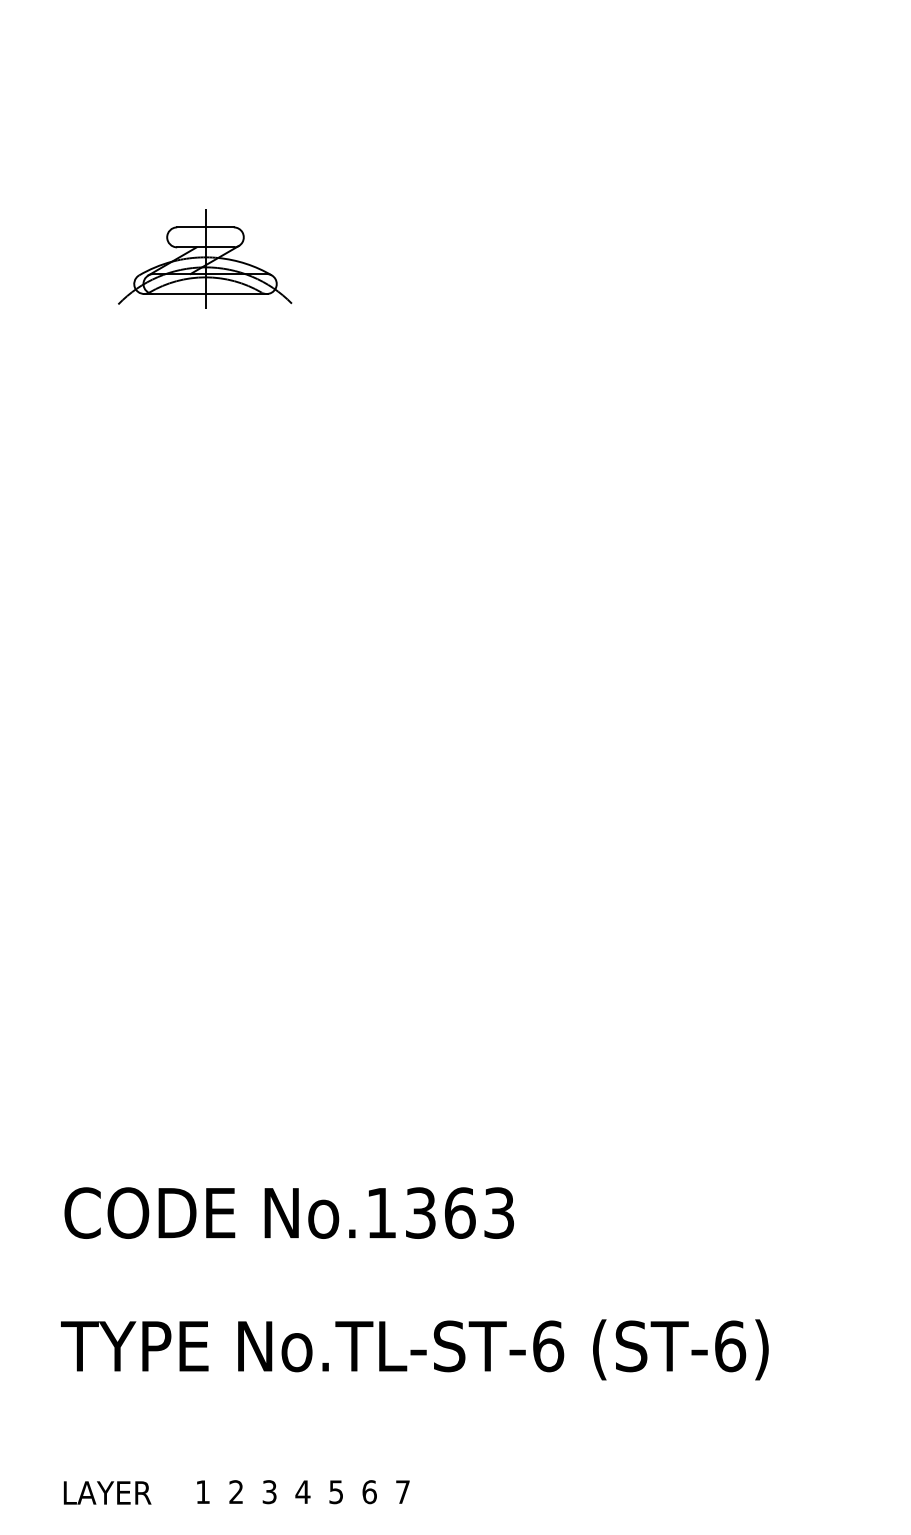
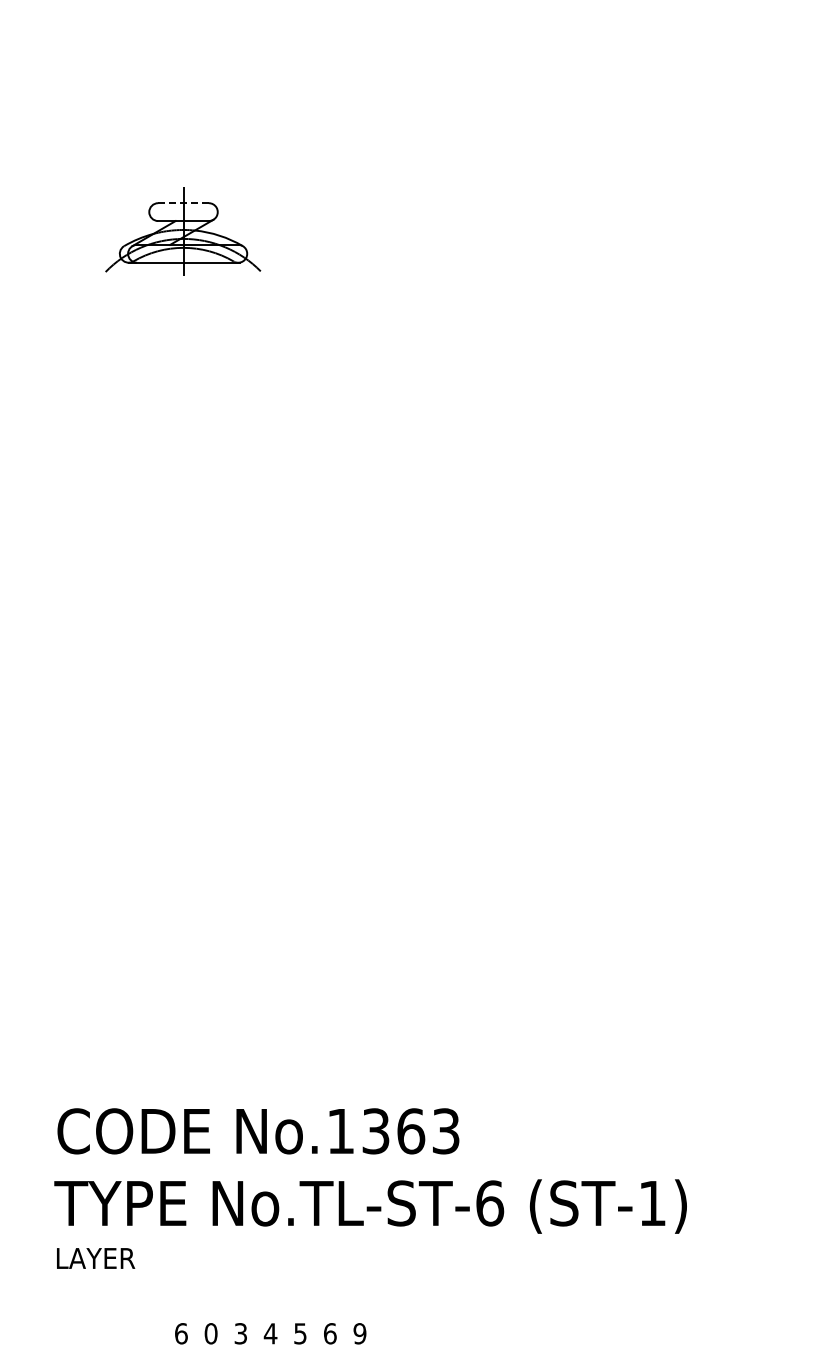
line: (206, 227) -> (184, 203), solid -> dashed
text: (289, 1213) -> (258, 1131), moved
text: (730, 1346) -> (652, 1203), (ST-6) -> (ST-1)
text: (203, 1491) -> (181, 1333), 1 -> 6
text: (235, 1491) -> (210, 1333), 2 -> 0
text: (402, 1491) -> (359, 1333), 7 -> 9
text: (108, 1492) -> (96, 1258), moved

